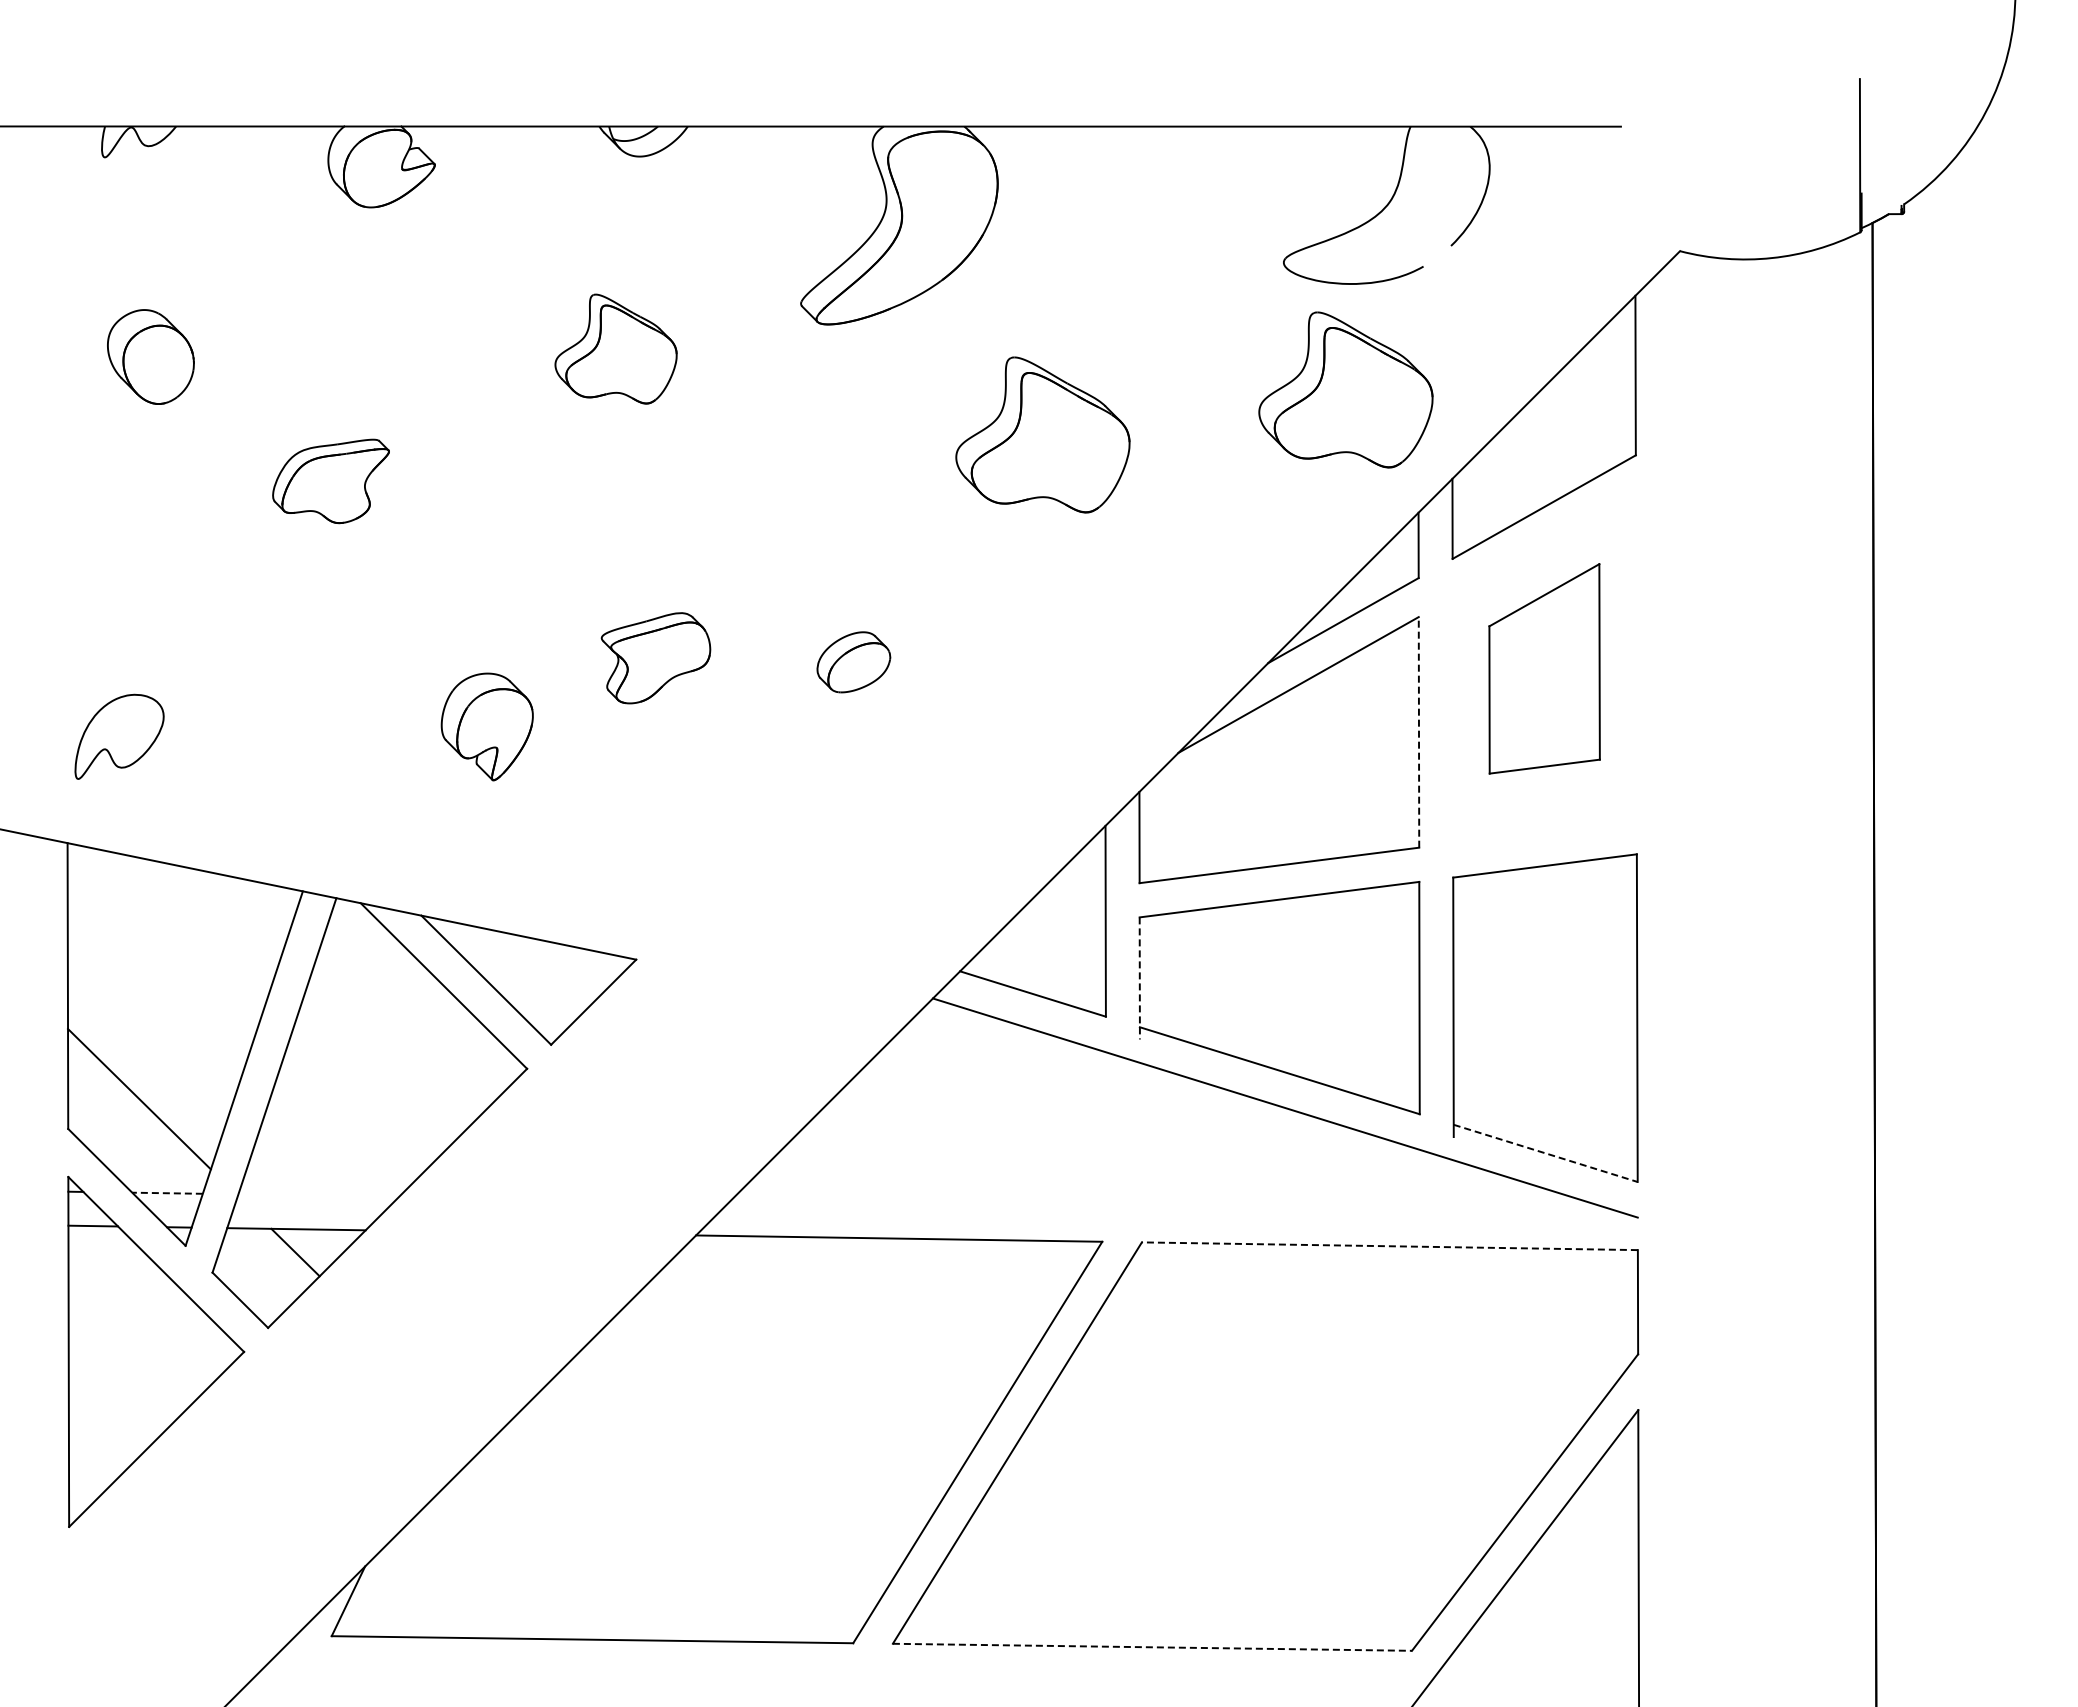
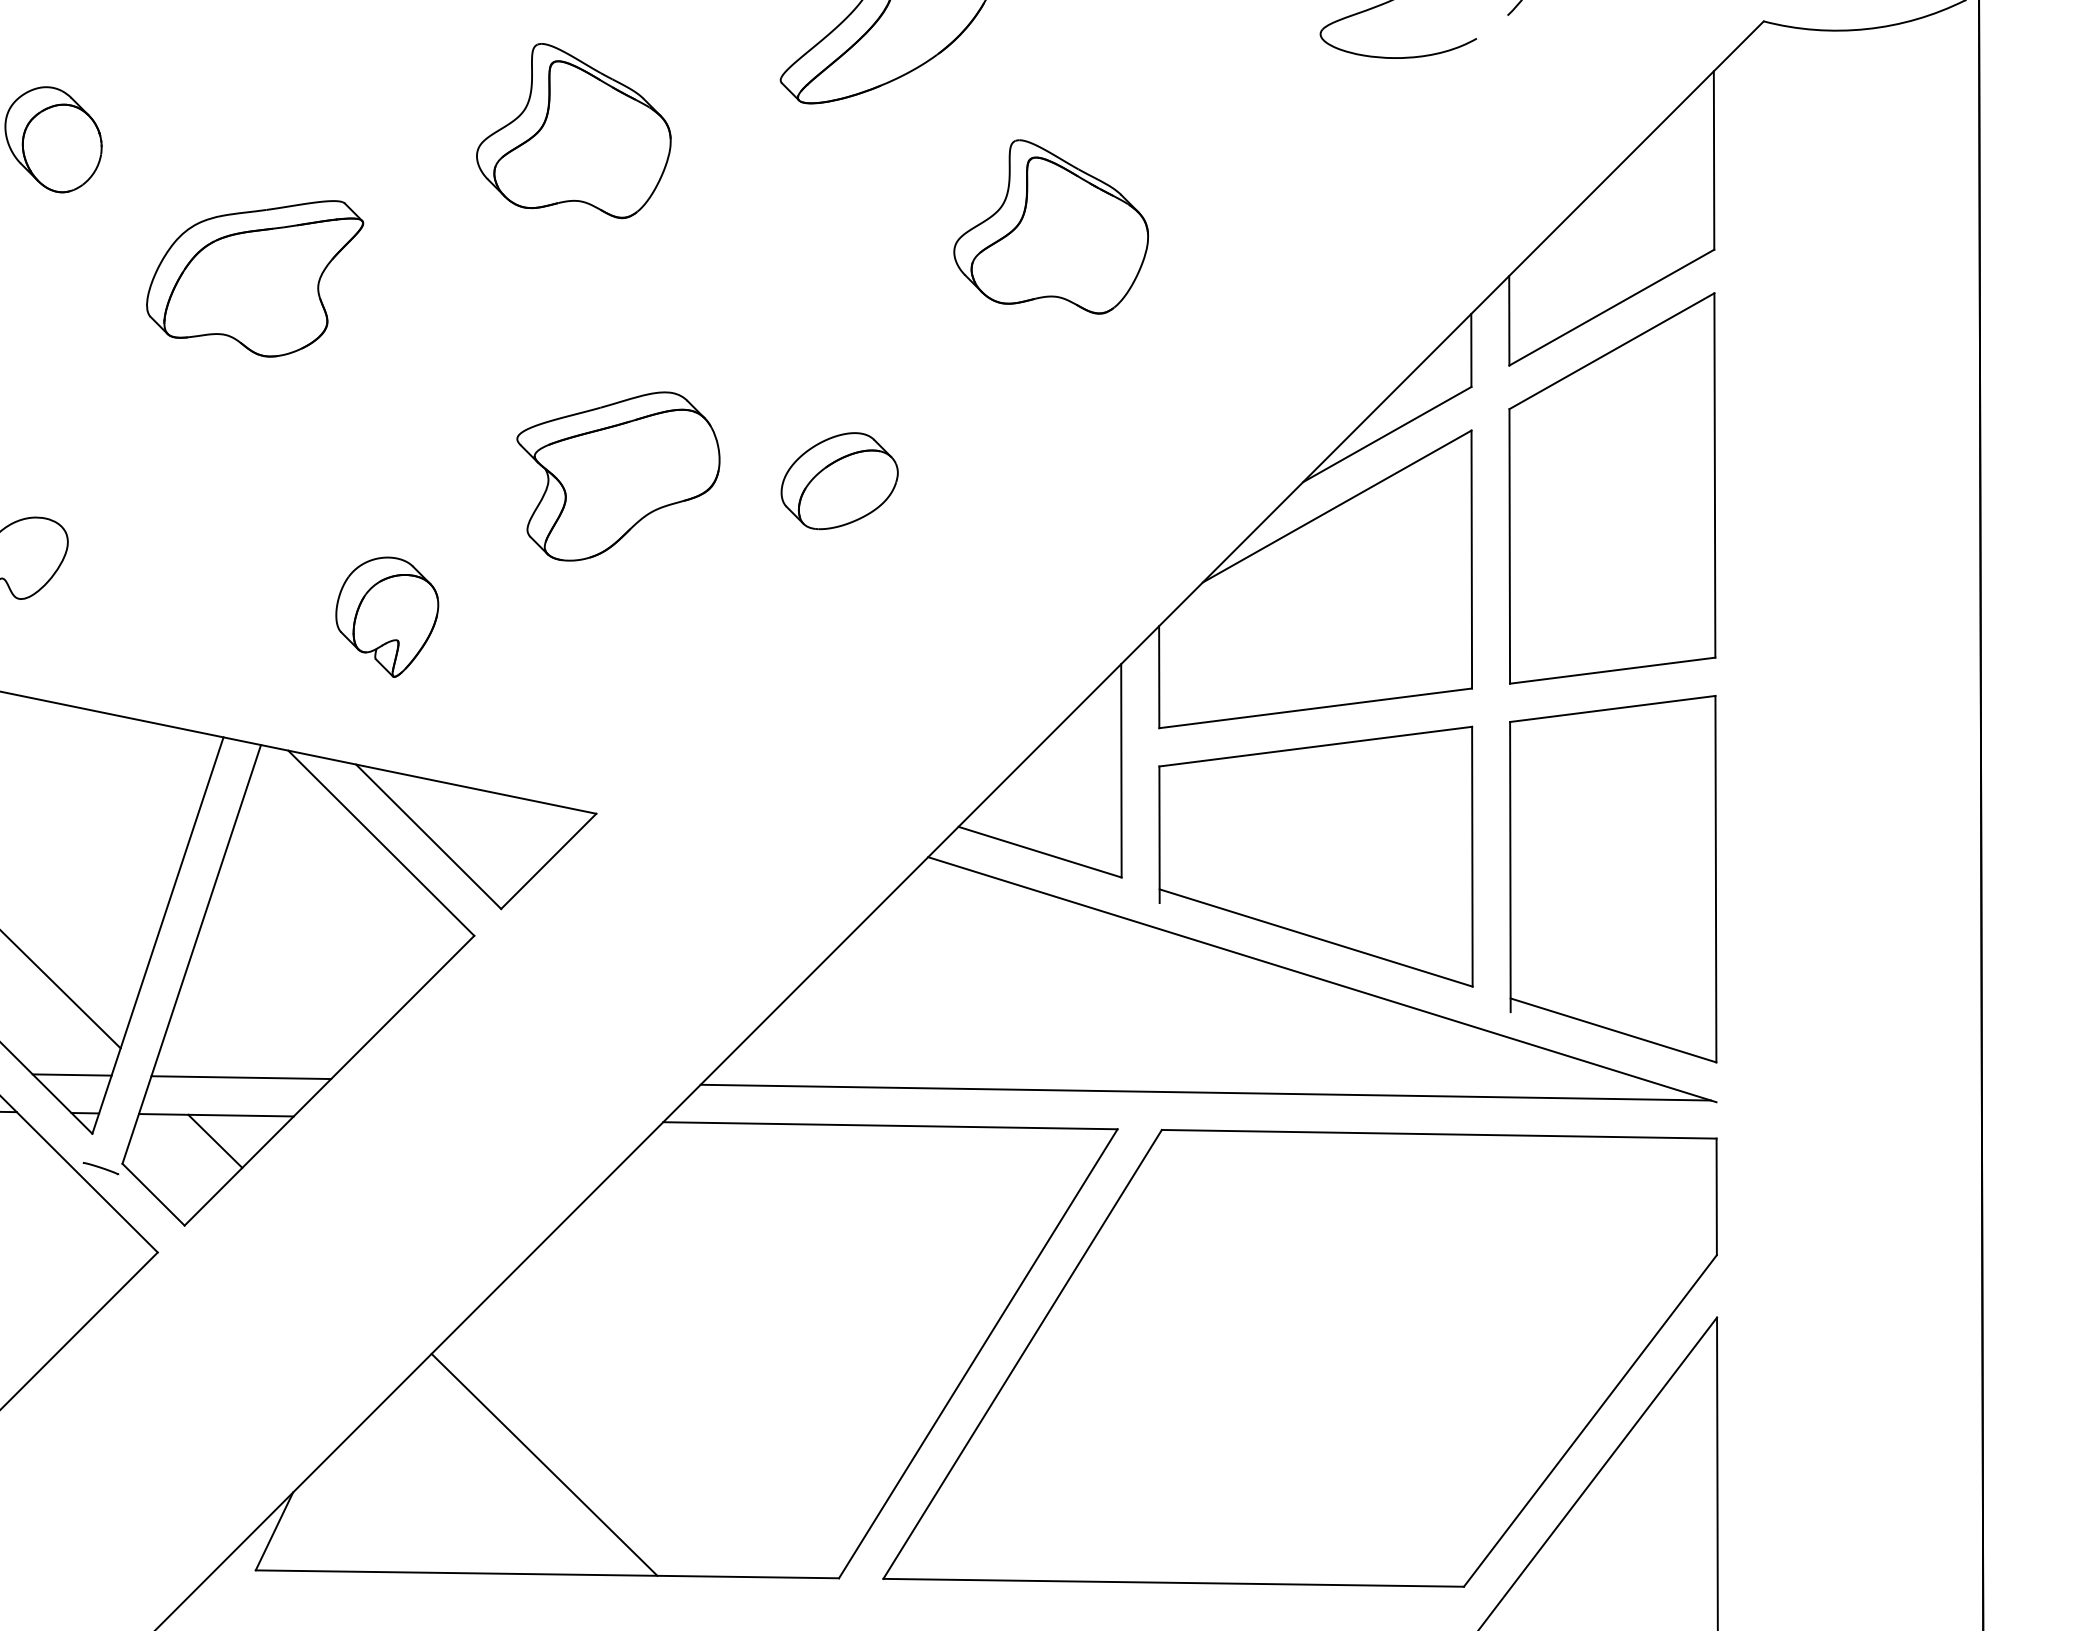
part: (615, 348) -> (573, 130), size x1.43
part: (1345, 389) -> (1389, 176), removed
part: (330, 481) -> (254, 278), size x1.67
part: (655, 658) -> (617, 476), size x1.67
part: (853, 662) -> (839, 481), size x1.43
part: (1544, 668) -> (1612, 488), size x1.67
part: (486, 726) -> (386, 616), moved
line: (1418, 731) -> (1471, 558), dashed -> solid
line: (1139, 978) -> (1159, 834), dashed -> solid
line: (1546, 1153) -> (1614, 1030), dashed -> solid
line: (167, 1193) -> (72, 1075), dashed -> solid
line: (318, 1195) -> (240, 1077), added
line: (1180, 1209) -> (1205, 1093), added
line: (1389, 1246) -> (1438, 1134), dashed -> solid
line: (192, 1276) -> (100, 1168), added
line: (589, 1541) -> (544, 1464), added
line: (1152, 1647) -> (1173, 1583), dashed -> solid

